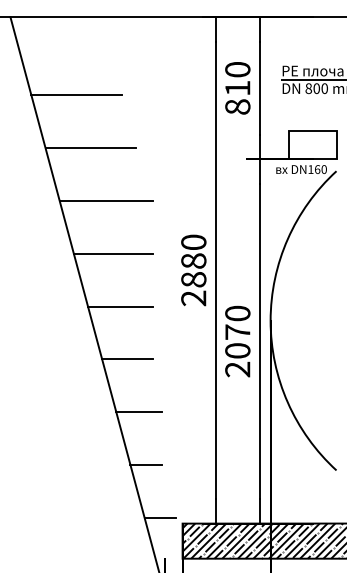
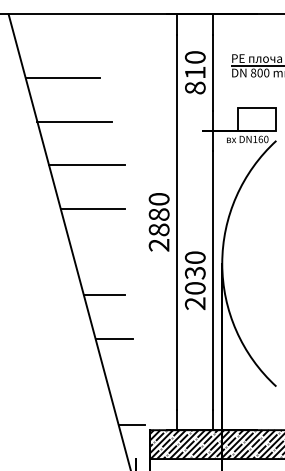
line: (120, 306) -> (98, 251), removed
text: (237, 332) -> (195, 273), 2070 -> 2030
line: (146, 464) -> (120, 381), removed

